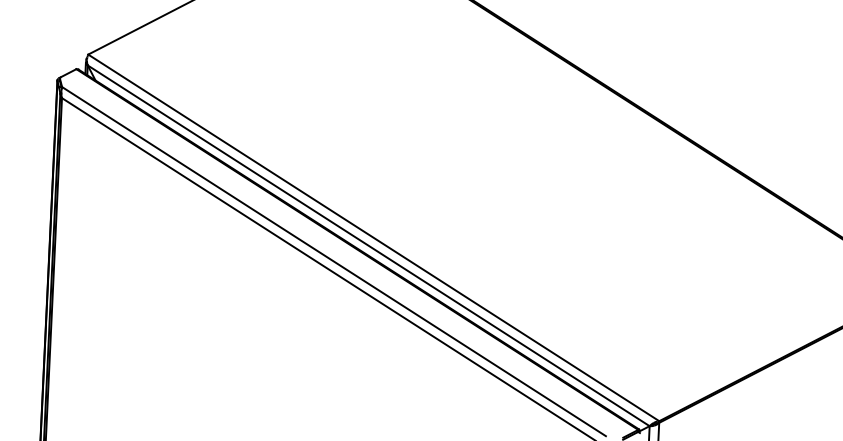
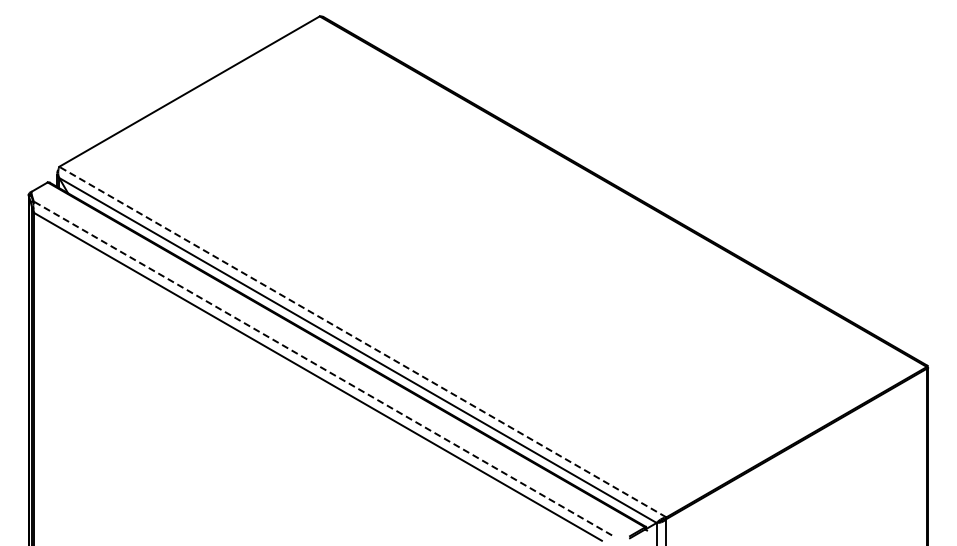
line: (373, 238) -> (362, 342), solid -> dashed
line: (333, 261) -> (322, 368), solid -> dashed

